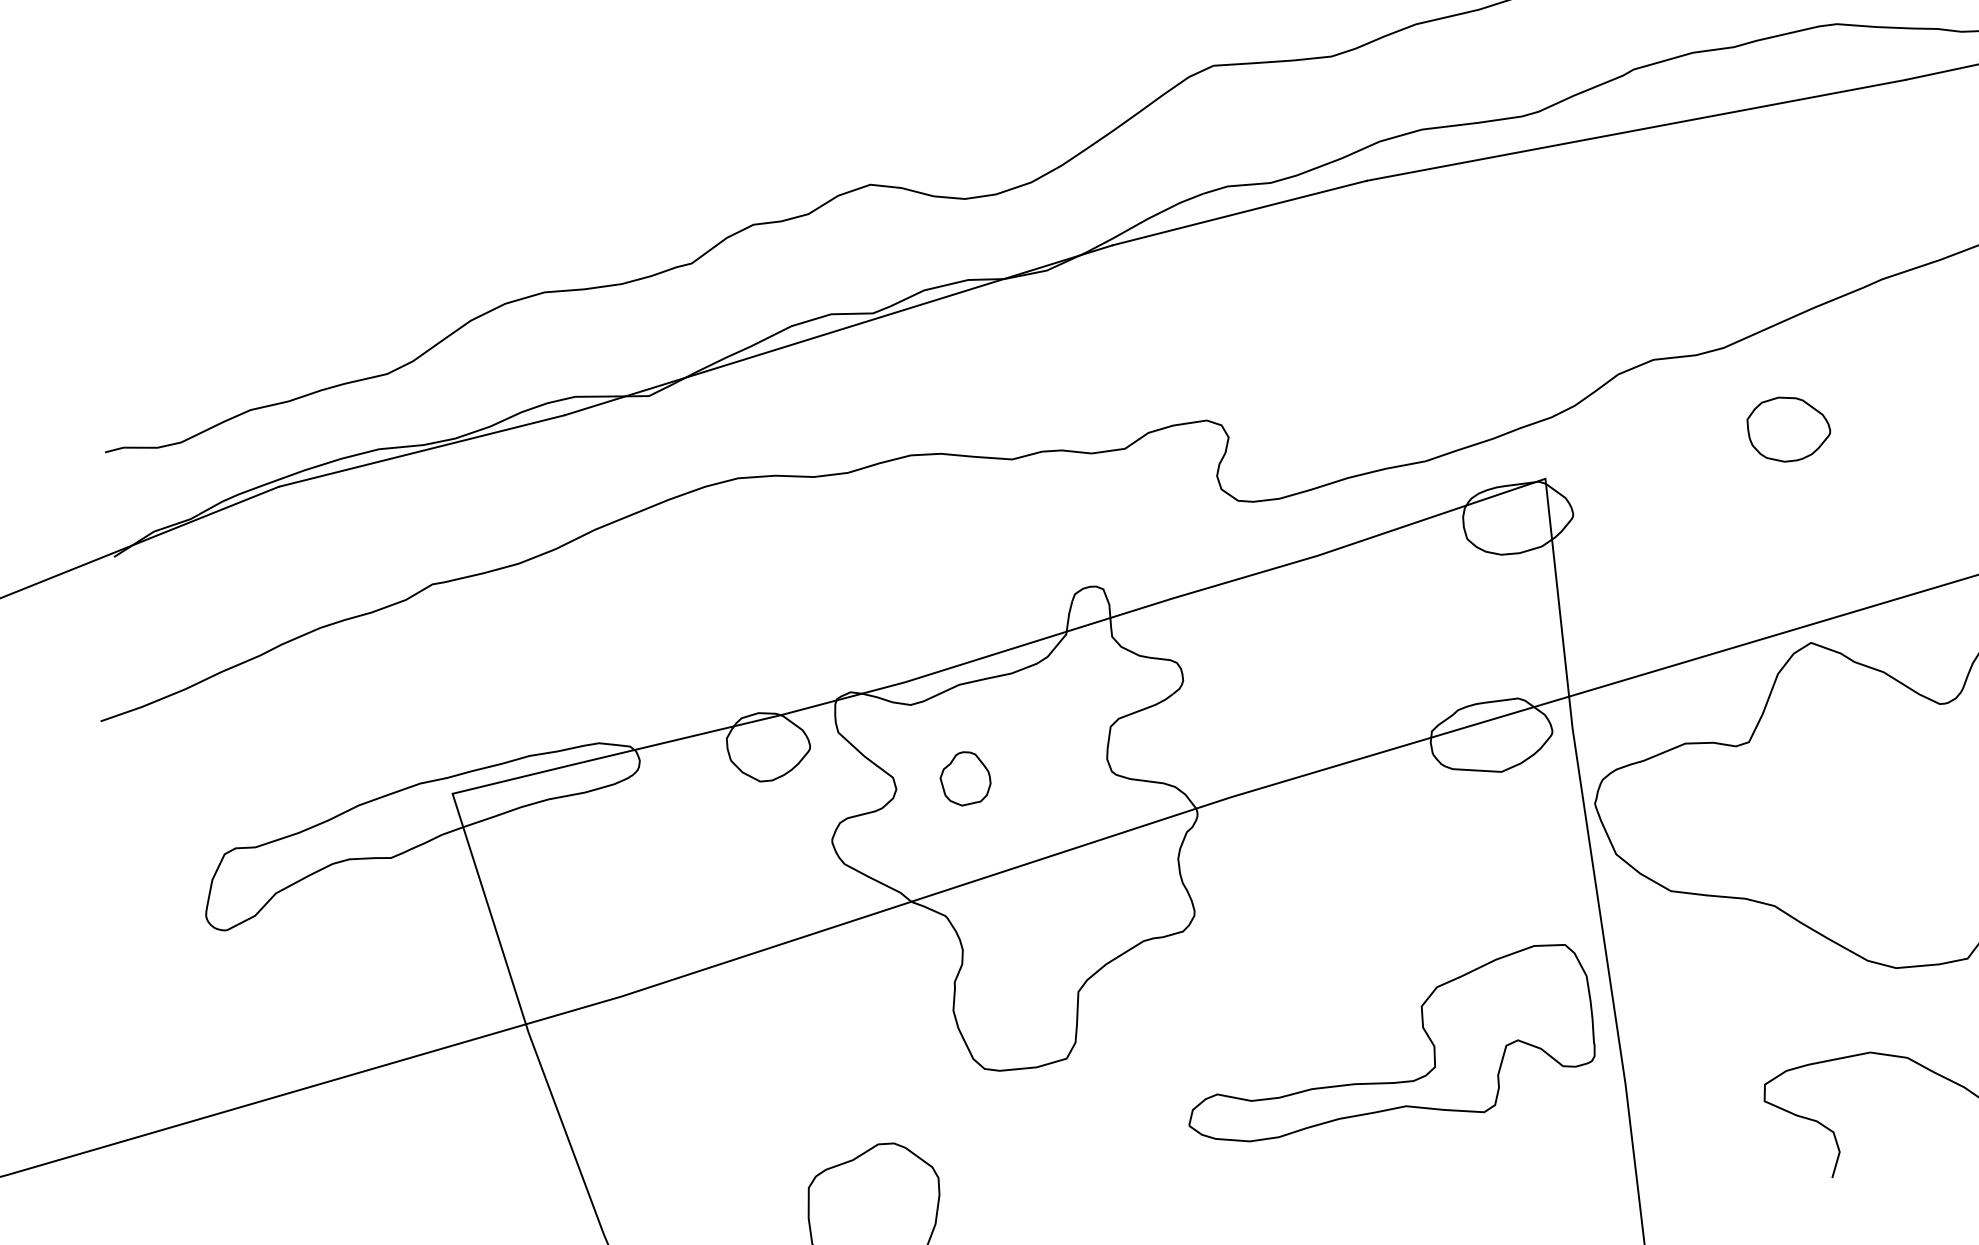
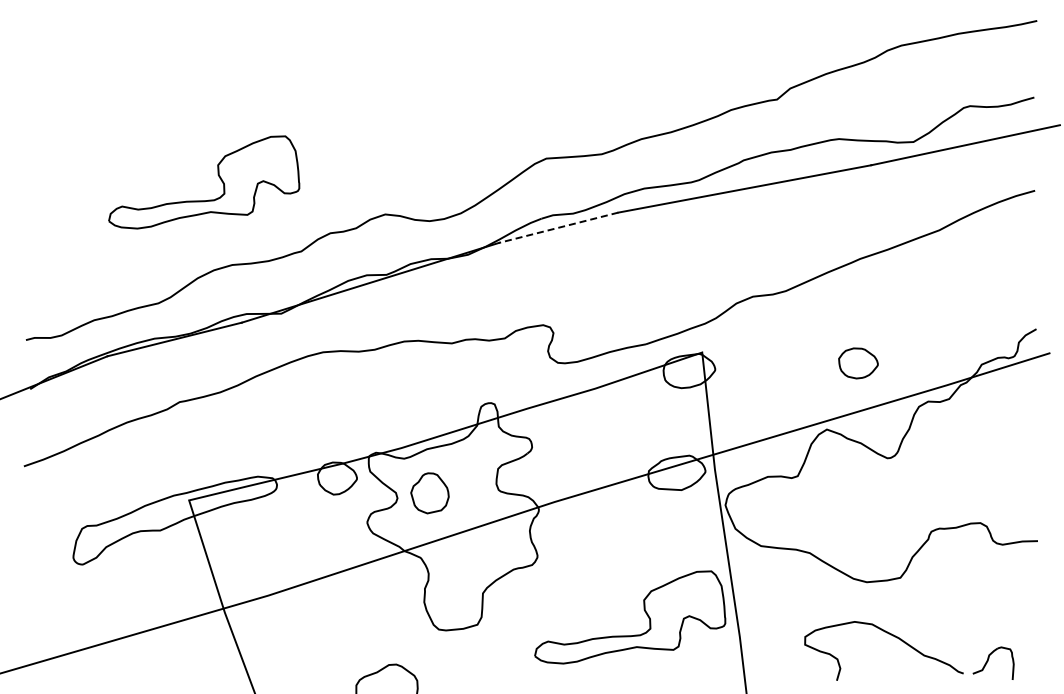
part: (515, 103) -> (218, 176), added
line: (1239, 212) -> (558, 227), solid -> dashed
part: (1788, 429) -> (858, 363), moved
part: (964, 779) -> (429, 493), size x1.6

